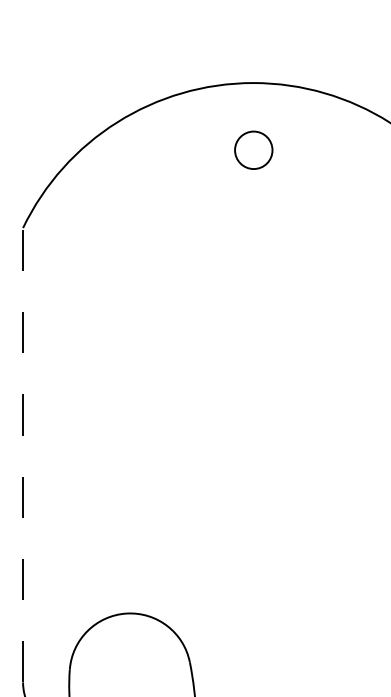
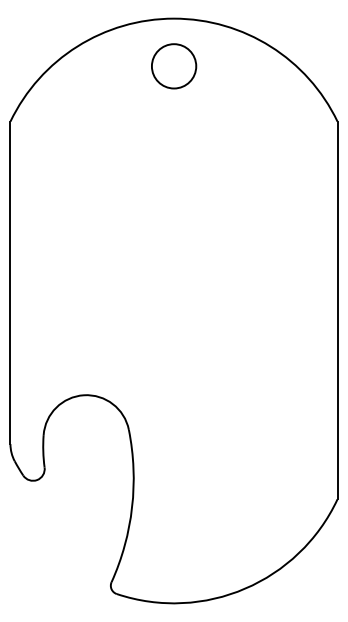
circle: (254, 150) -> (174, 66), size x1.67
line: (23, 454) -> (10, 282), dashed -> solid

